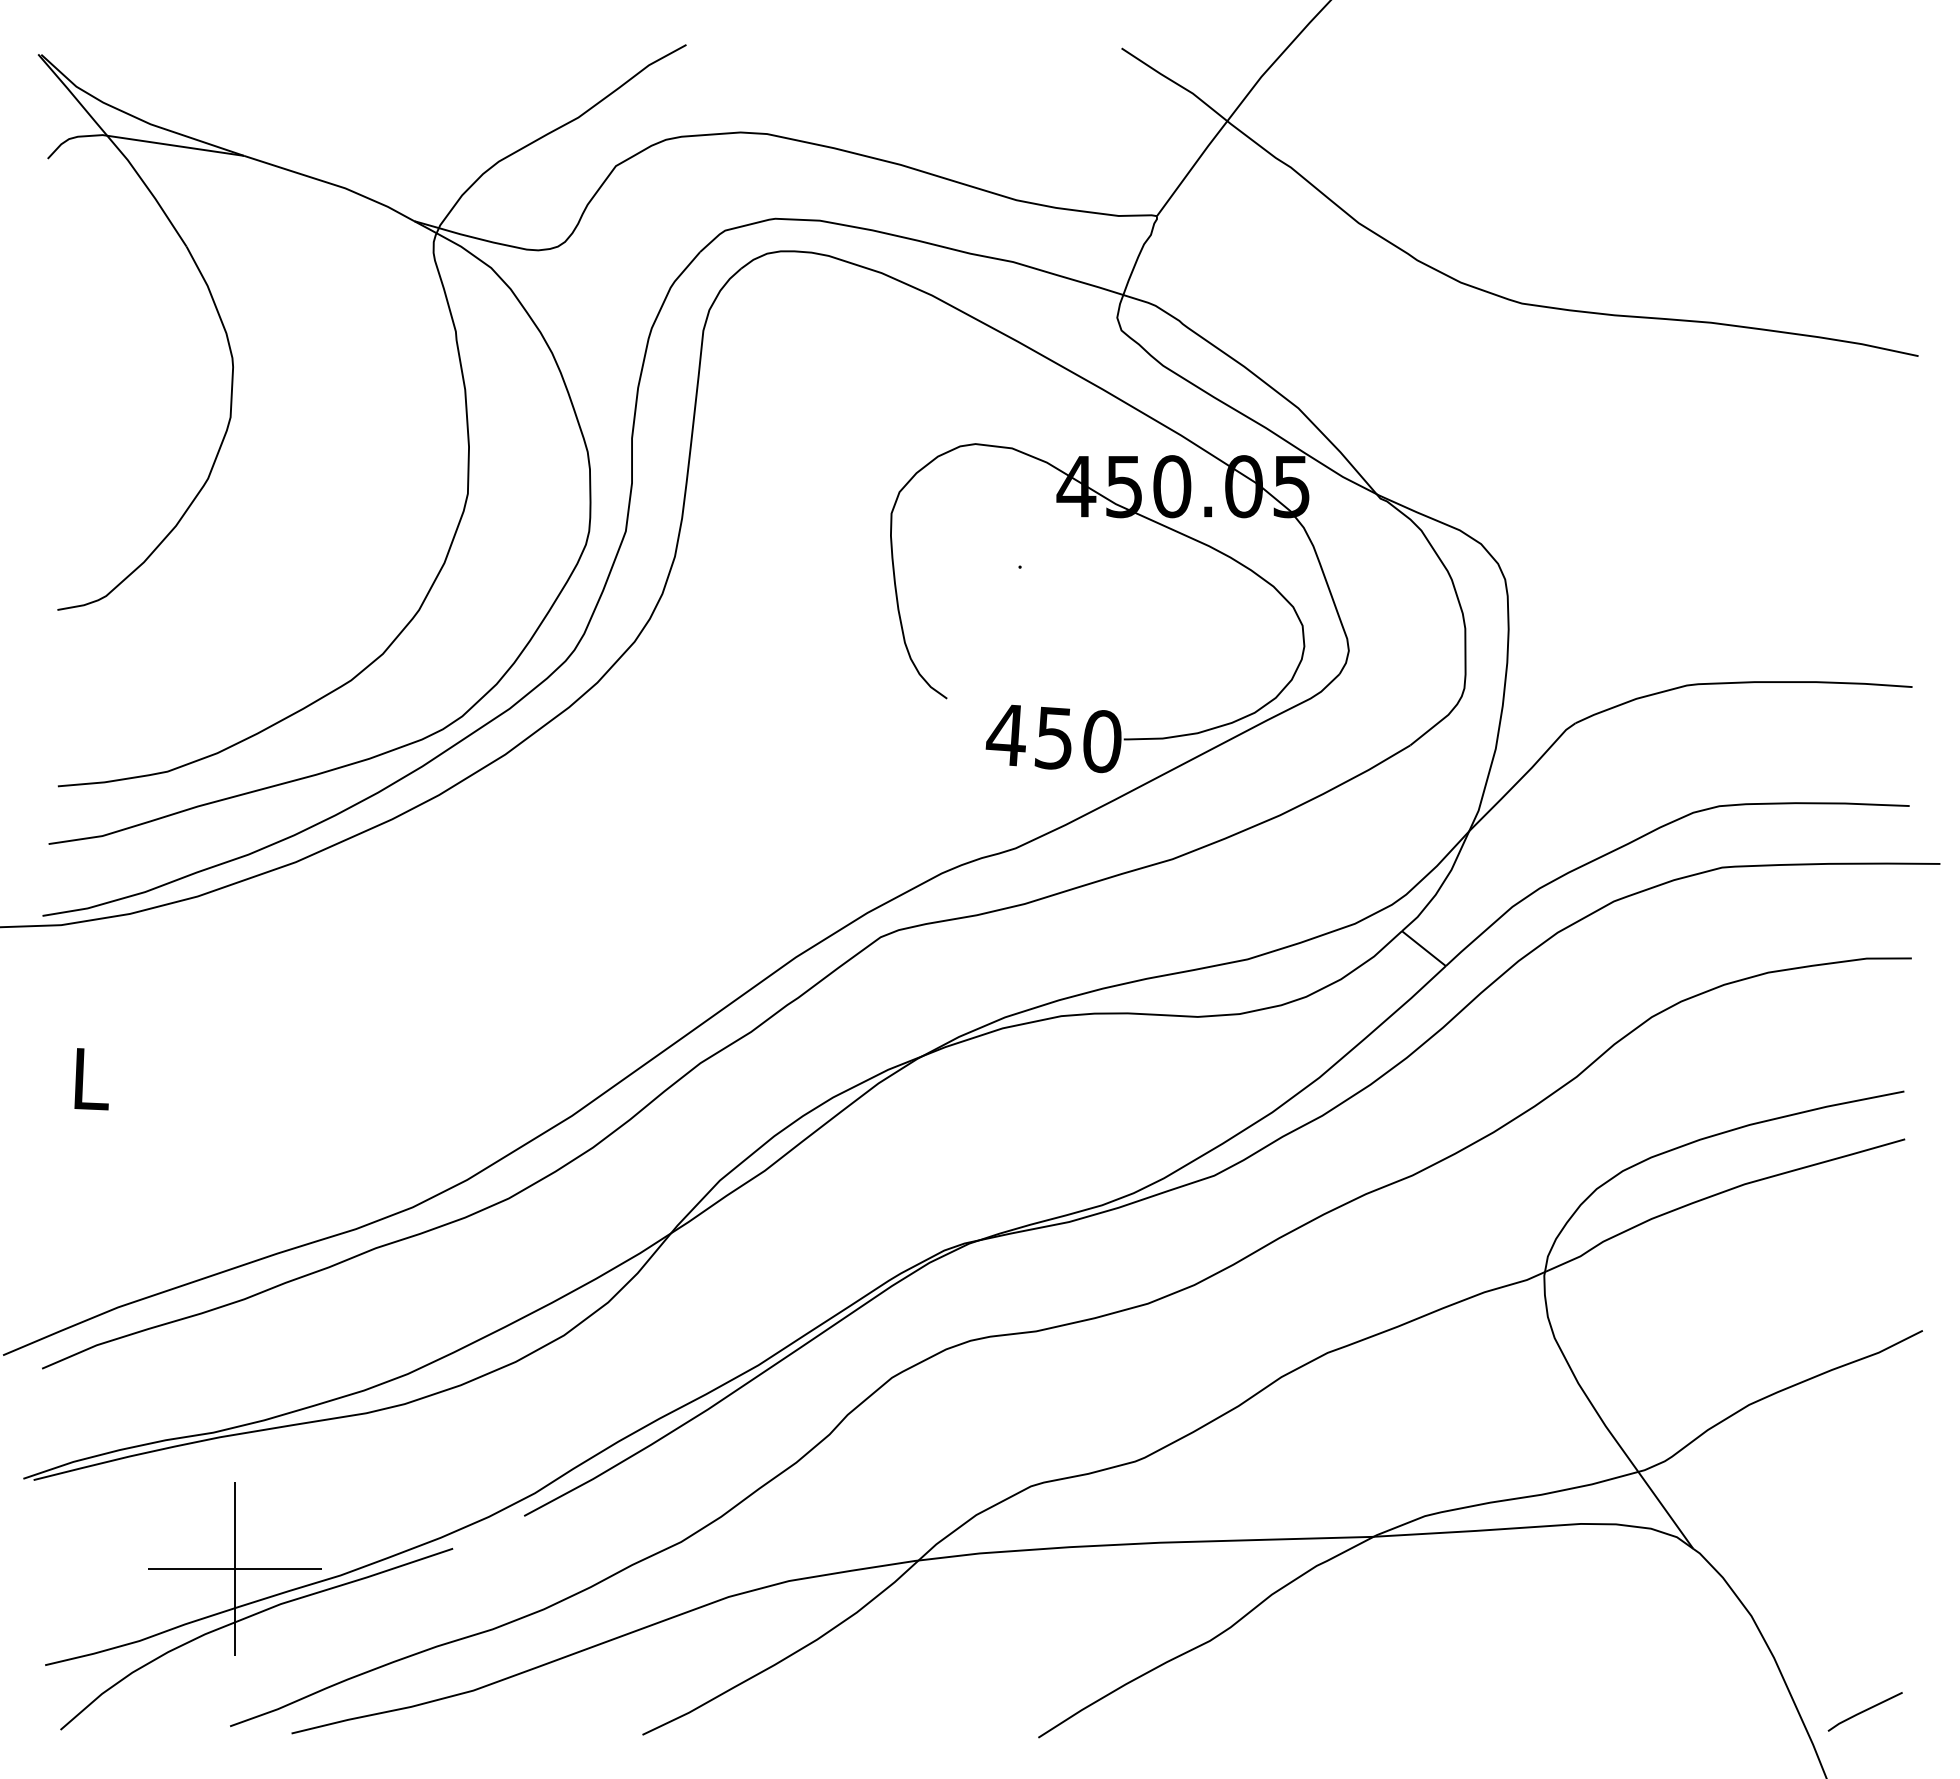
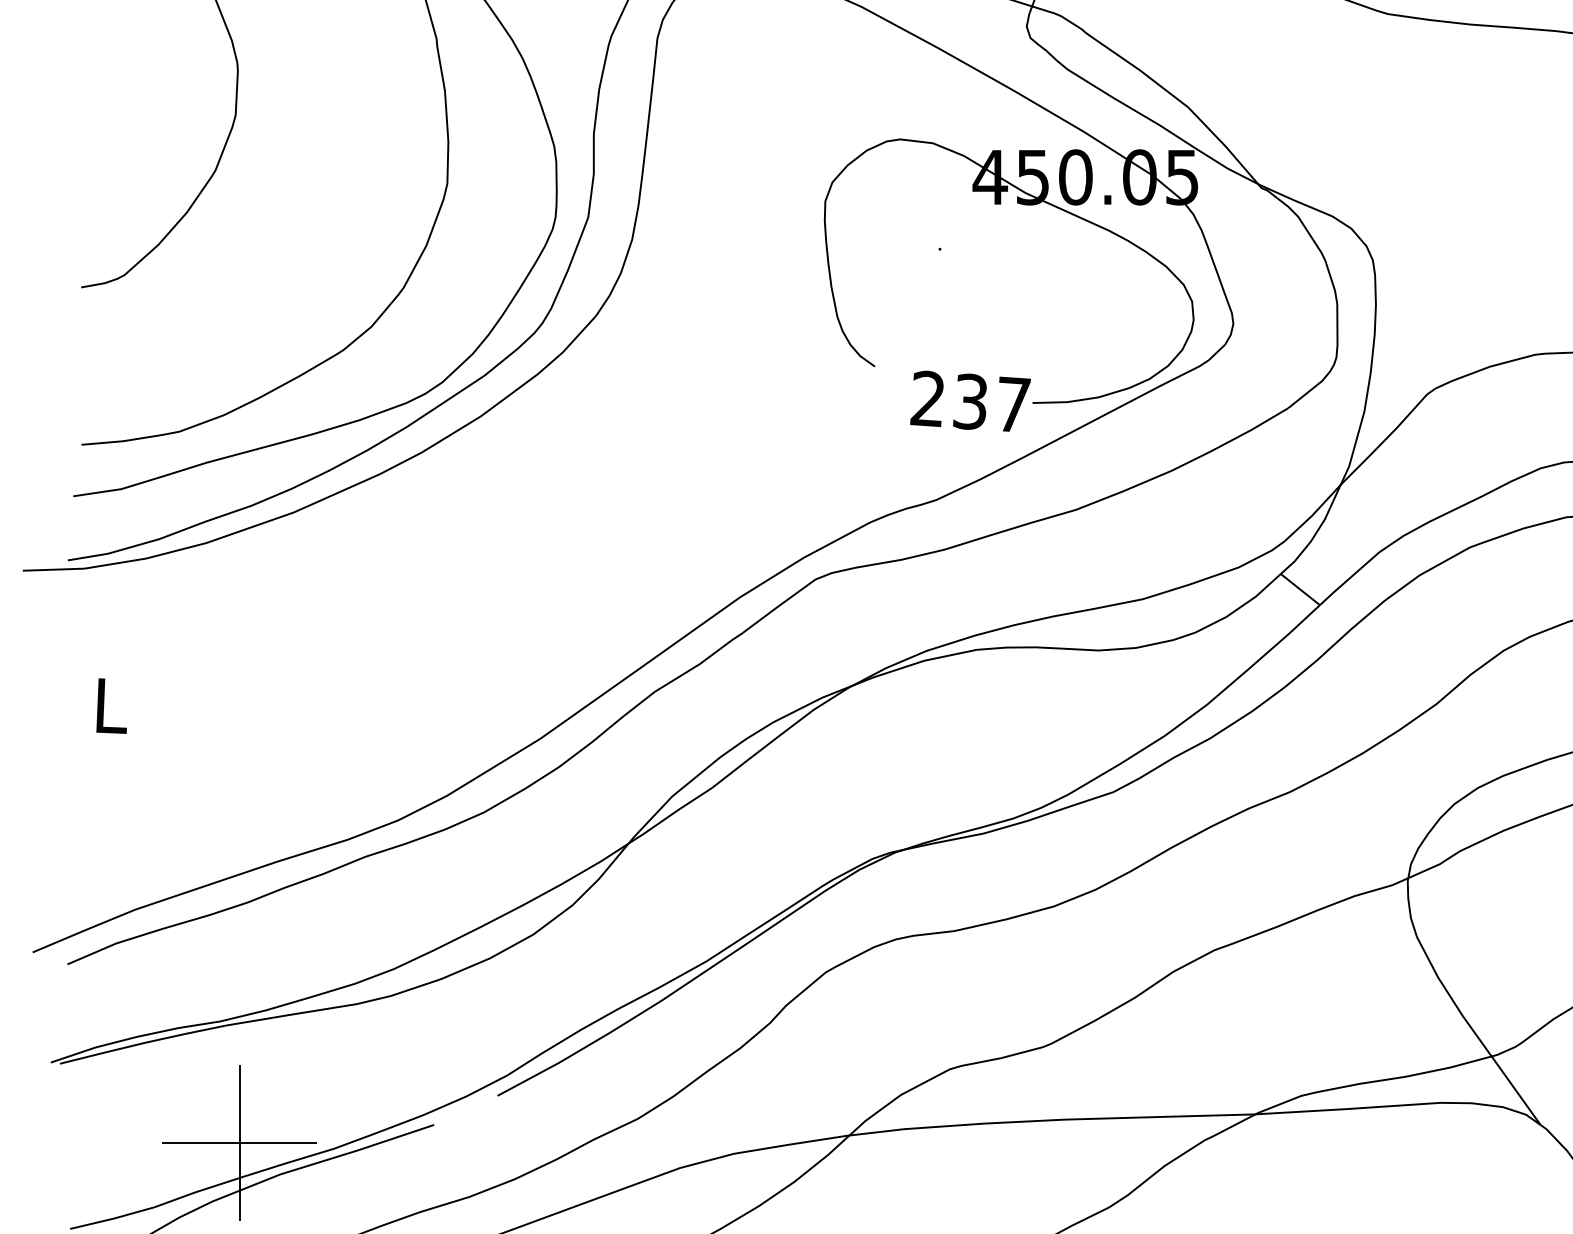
text: (1053, 738) -> (969, 402), 450 -> 237

